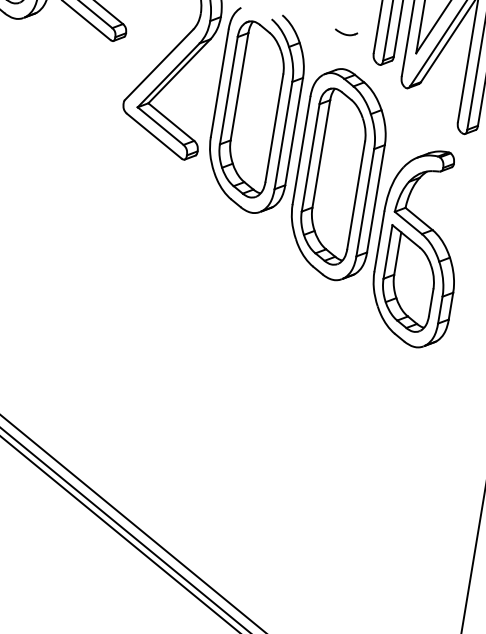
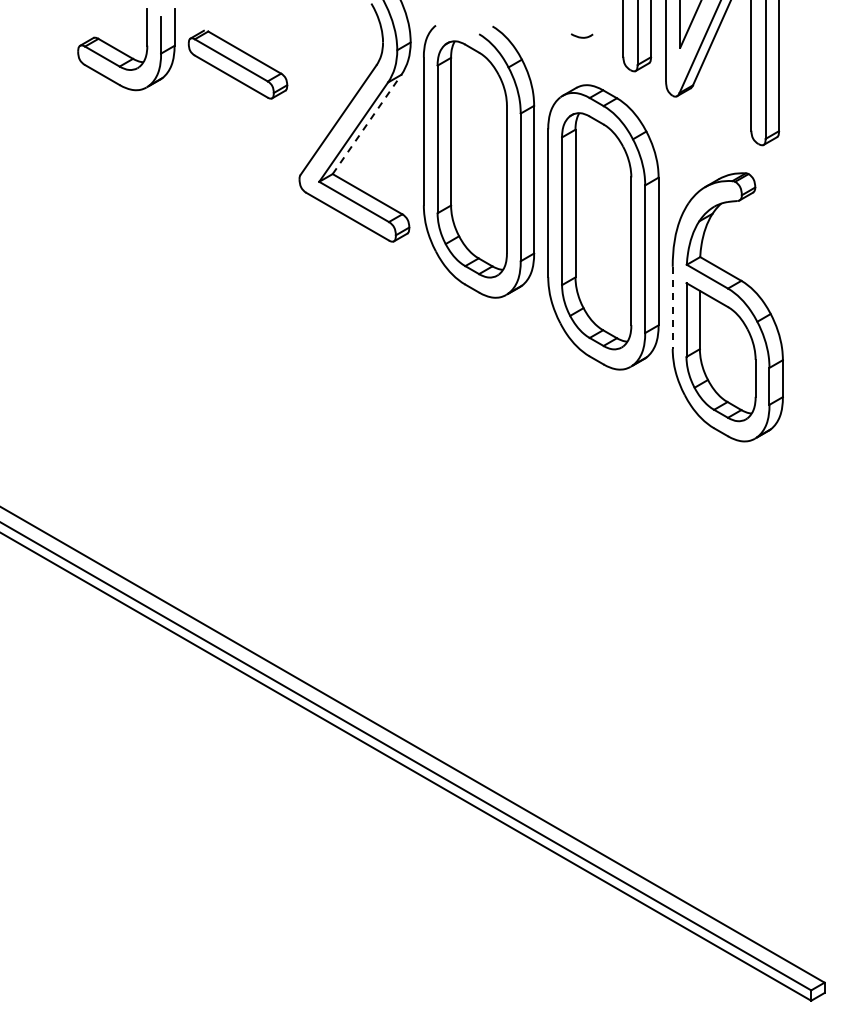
part: (345, 32) -> (581, 35), size x0.7
line: (179, 71) -> (367, 124), solid -> dashed
line: (379, 241) -> (672, 308), solid -> dashed

